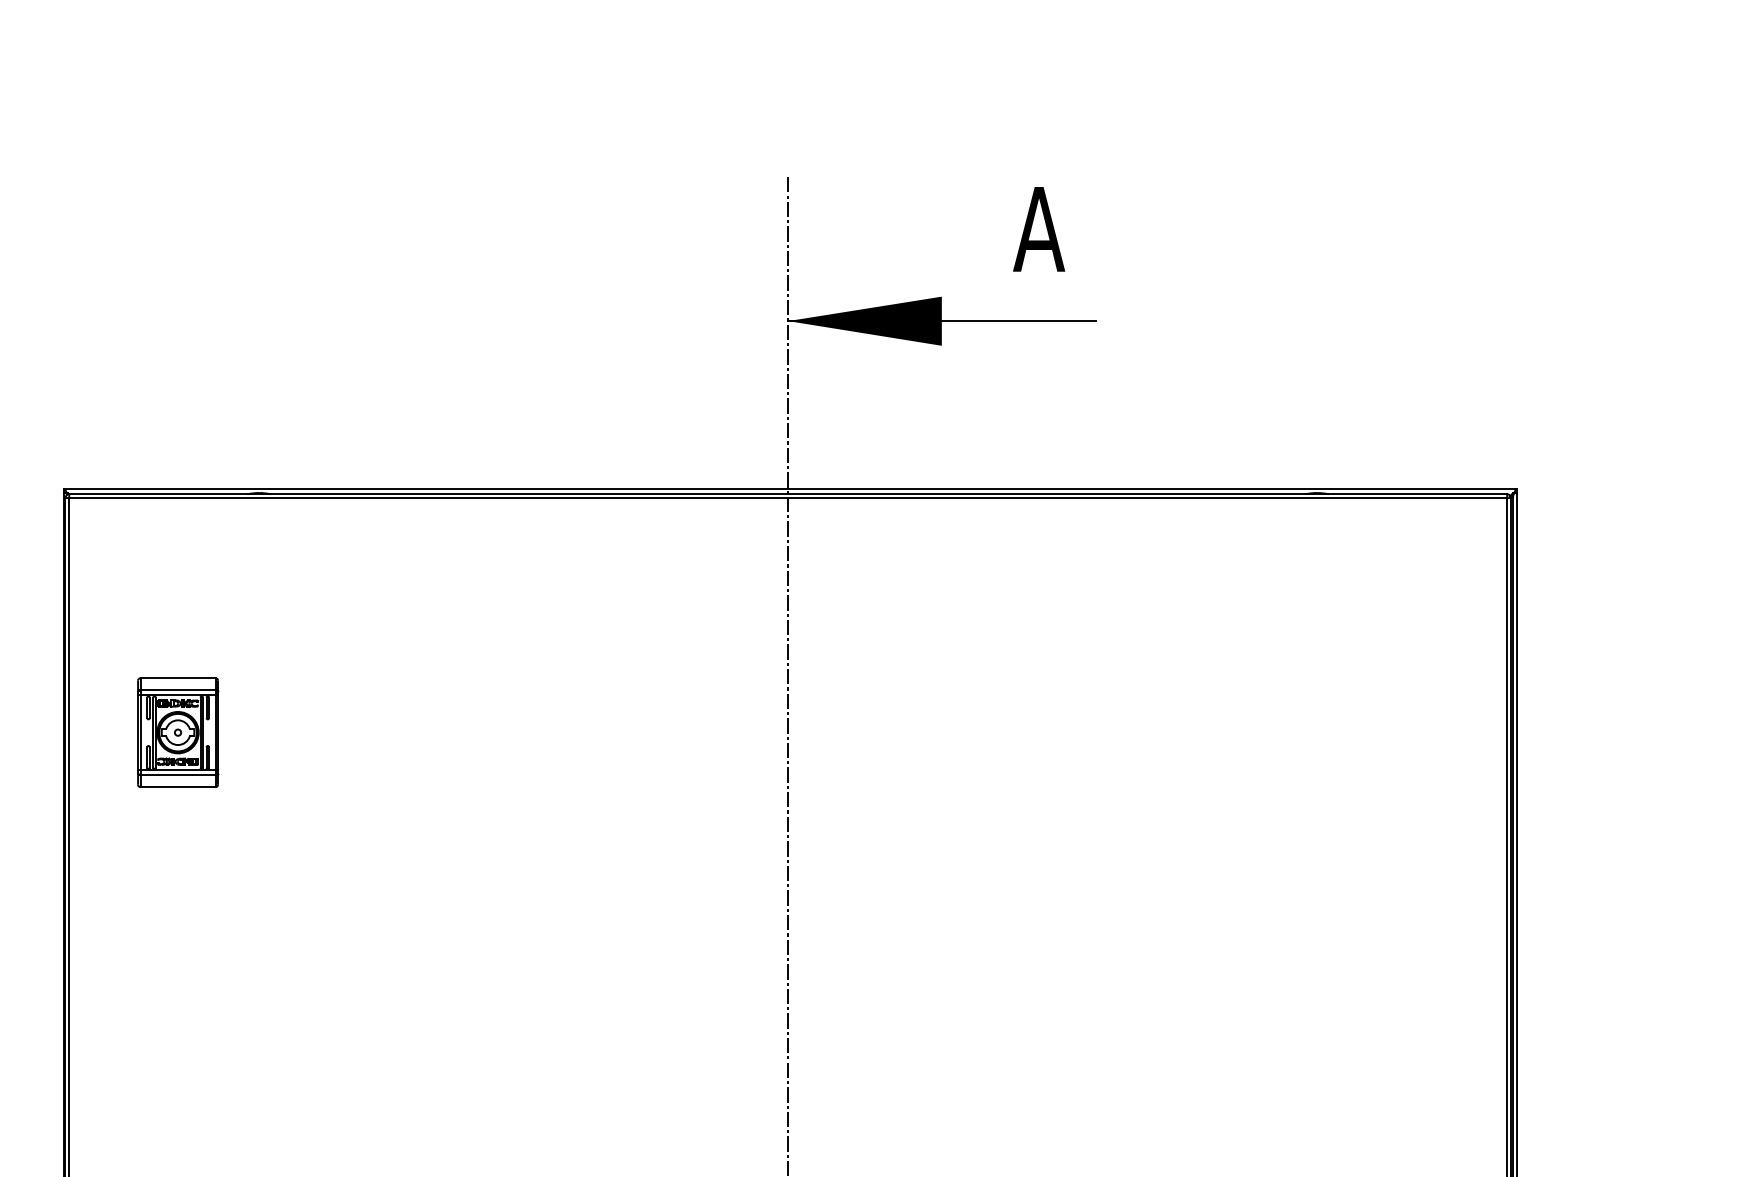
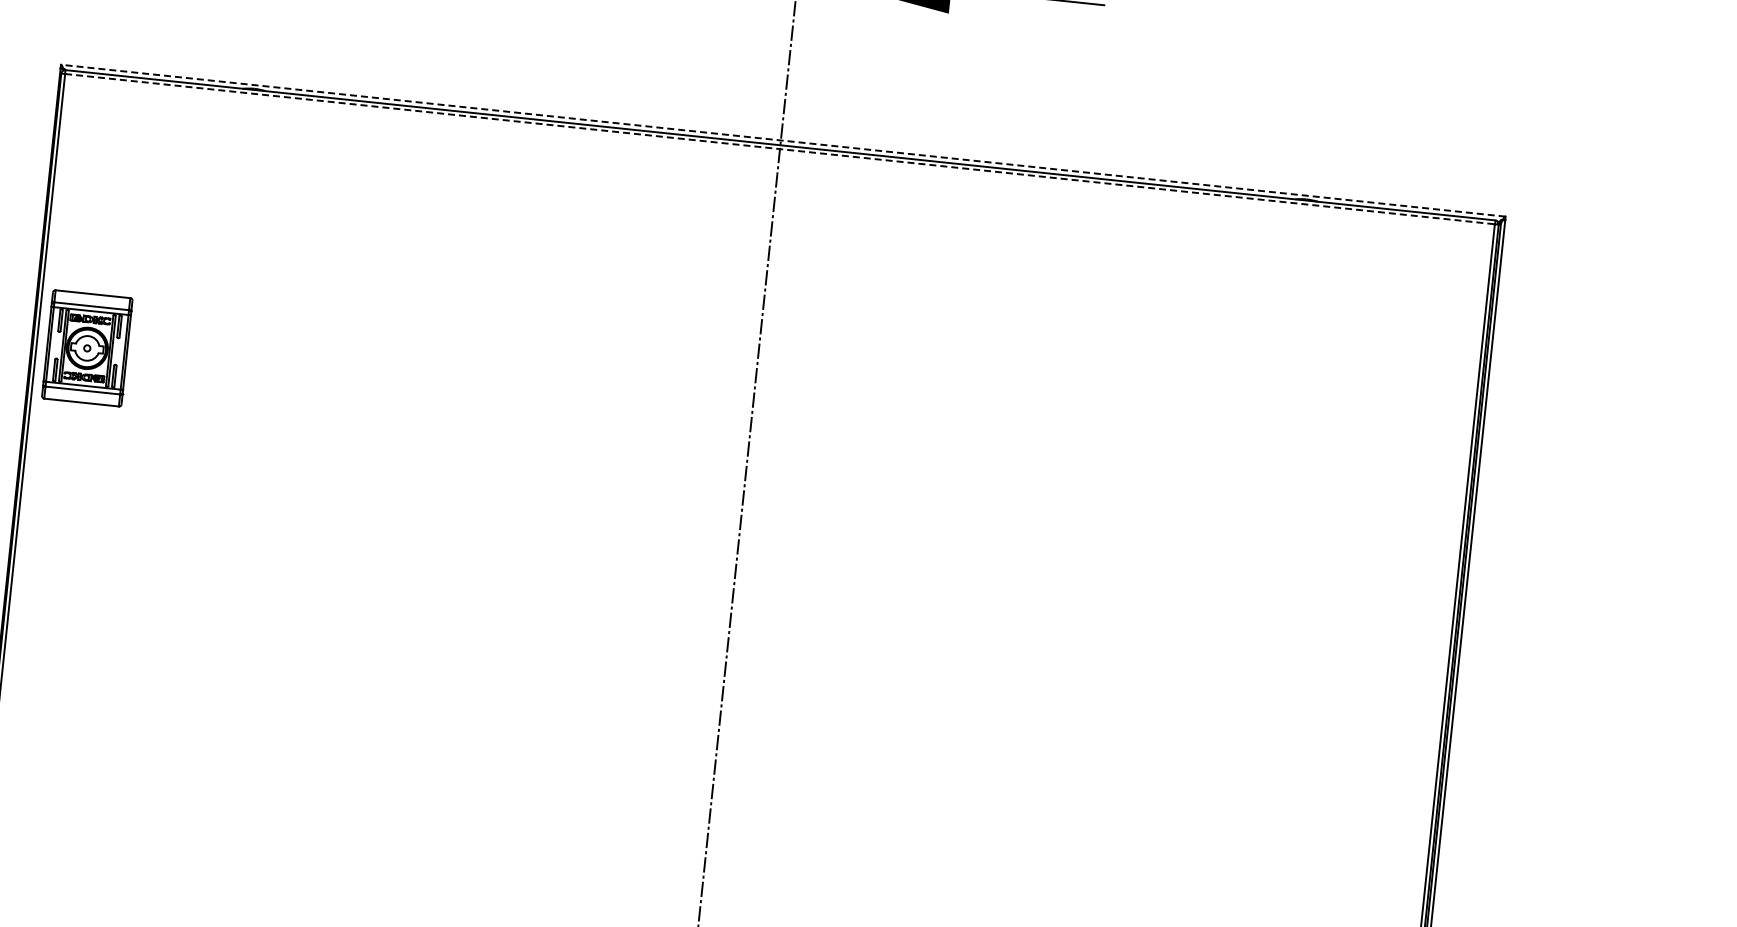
line: (790, 489) -> (783, 140), solid -> dashed
line: (788, 498) -> (780, 149), solid -> dashed
part: (178, 732) -> (87, 348), moved

